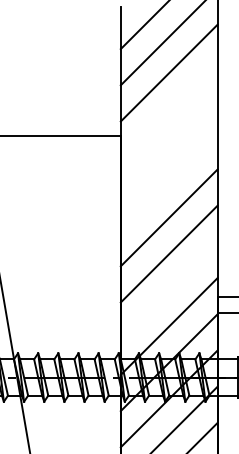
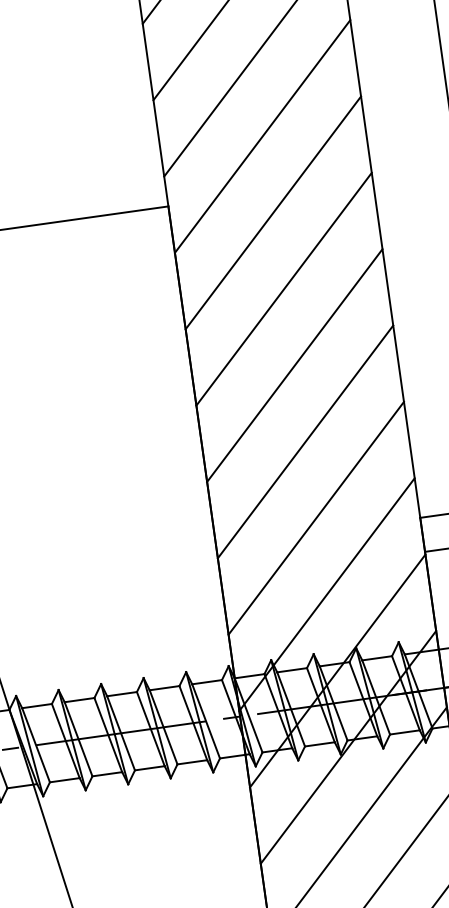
line: (168, 108) -> (260, 135), added
line: (168, 145) -> (271, 213), added
line: (168, 181) -> (282, 288), added
line: (168, 289) -> (314, 516), added

